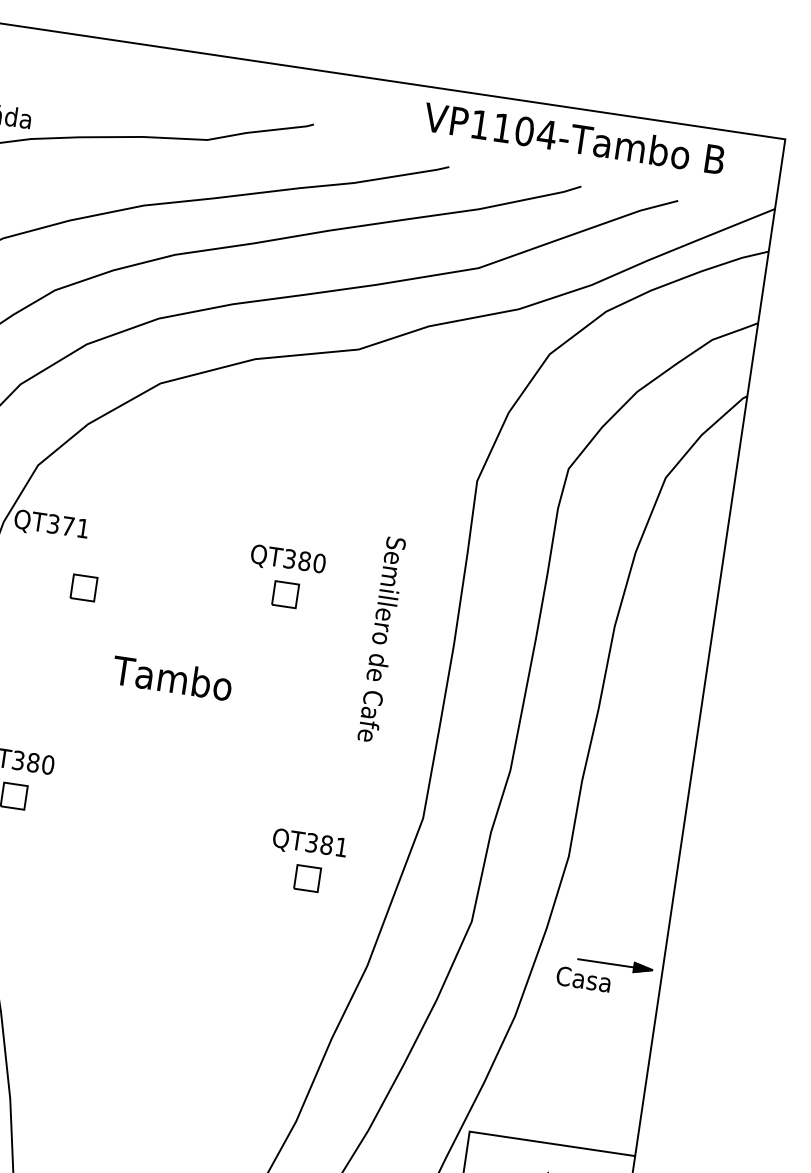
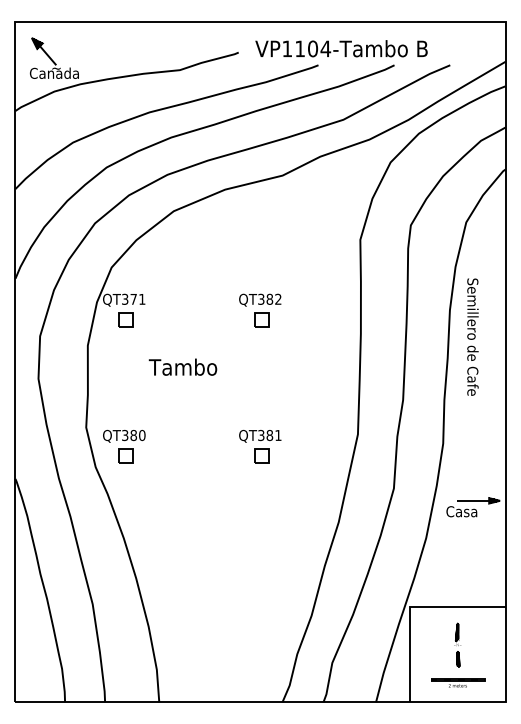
text: (574, 137) -> (341, 48), moved
text: (319, 561) -> (278, 298), QT380 -> QT382
part: (83, 587) -> (125, 319), moved
text: (381, 638) -> (472, 336), moved
text: (171, 676) -> (182, 366), moved
part: (307, 861) -> (260, 446), moved

